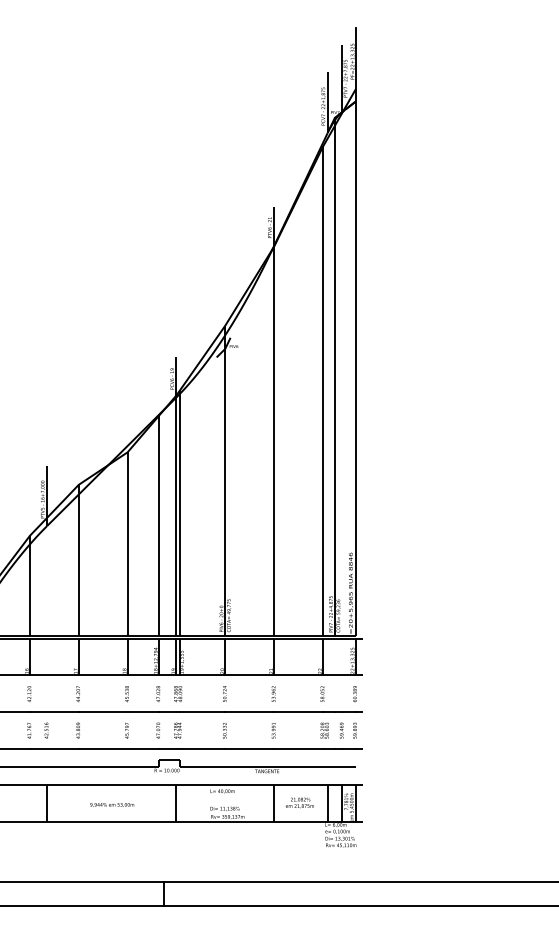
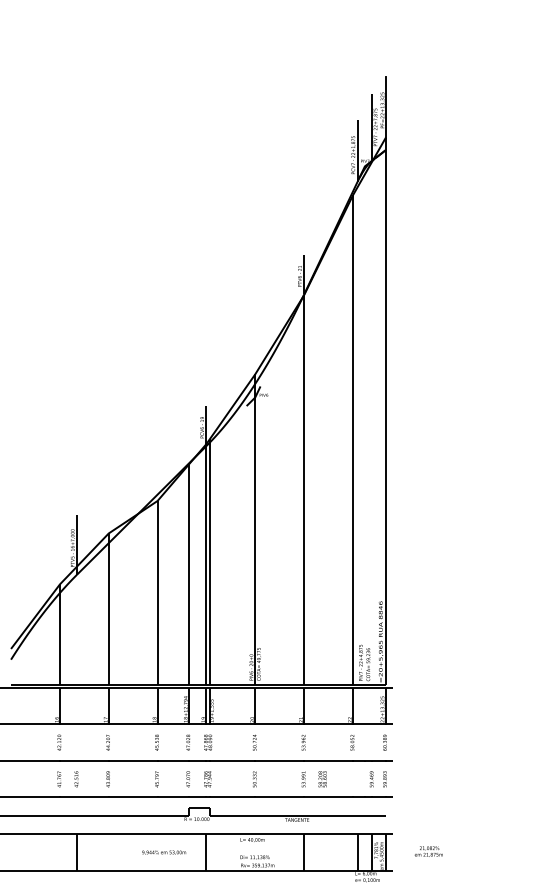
line: (334, 376) -> (364, 425), removed
text: (324, 730) -> (322, 779), moved
text: (299, 802) -> (428, 851), moved
text: (112, 804) -> (164, 852), moved

